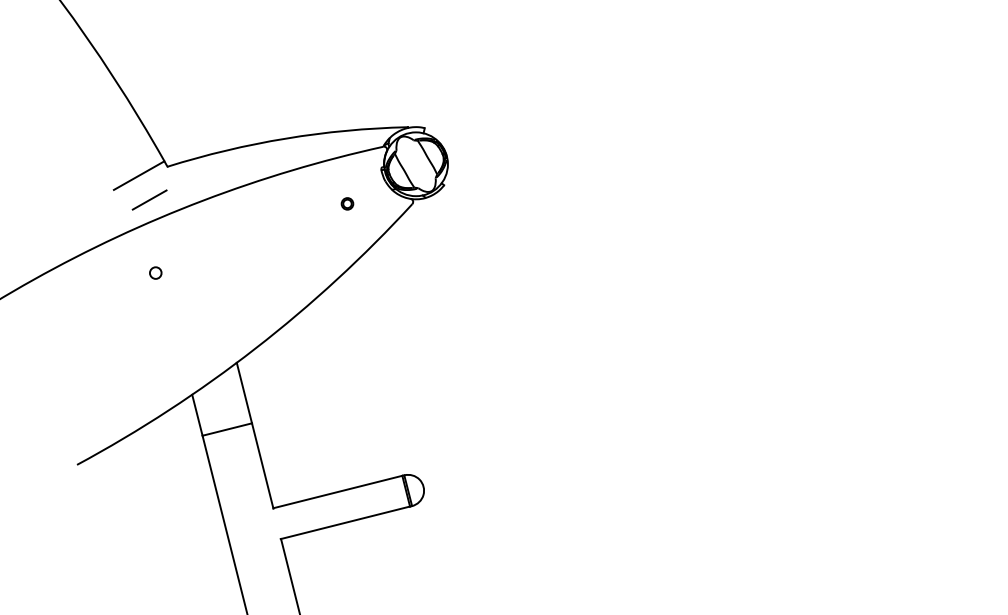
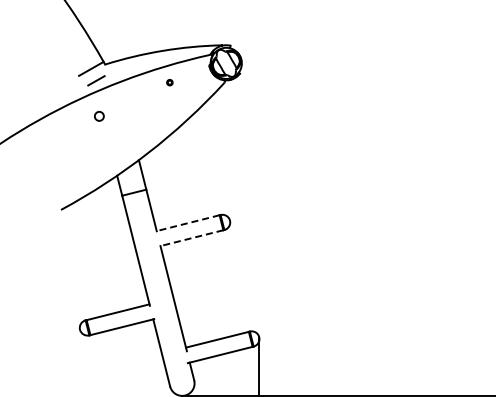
part: (346, 203) -> (169, 82), moved
circle: (155, 273) -> (99, 116), size x1.6
line: (336, 492) -> (187, 223), solid -> dashed
line: (344, 523) -> (191, 238), solid -> dashed

